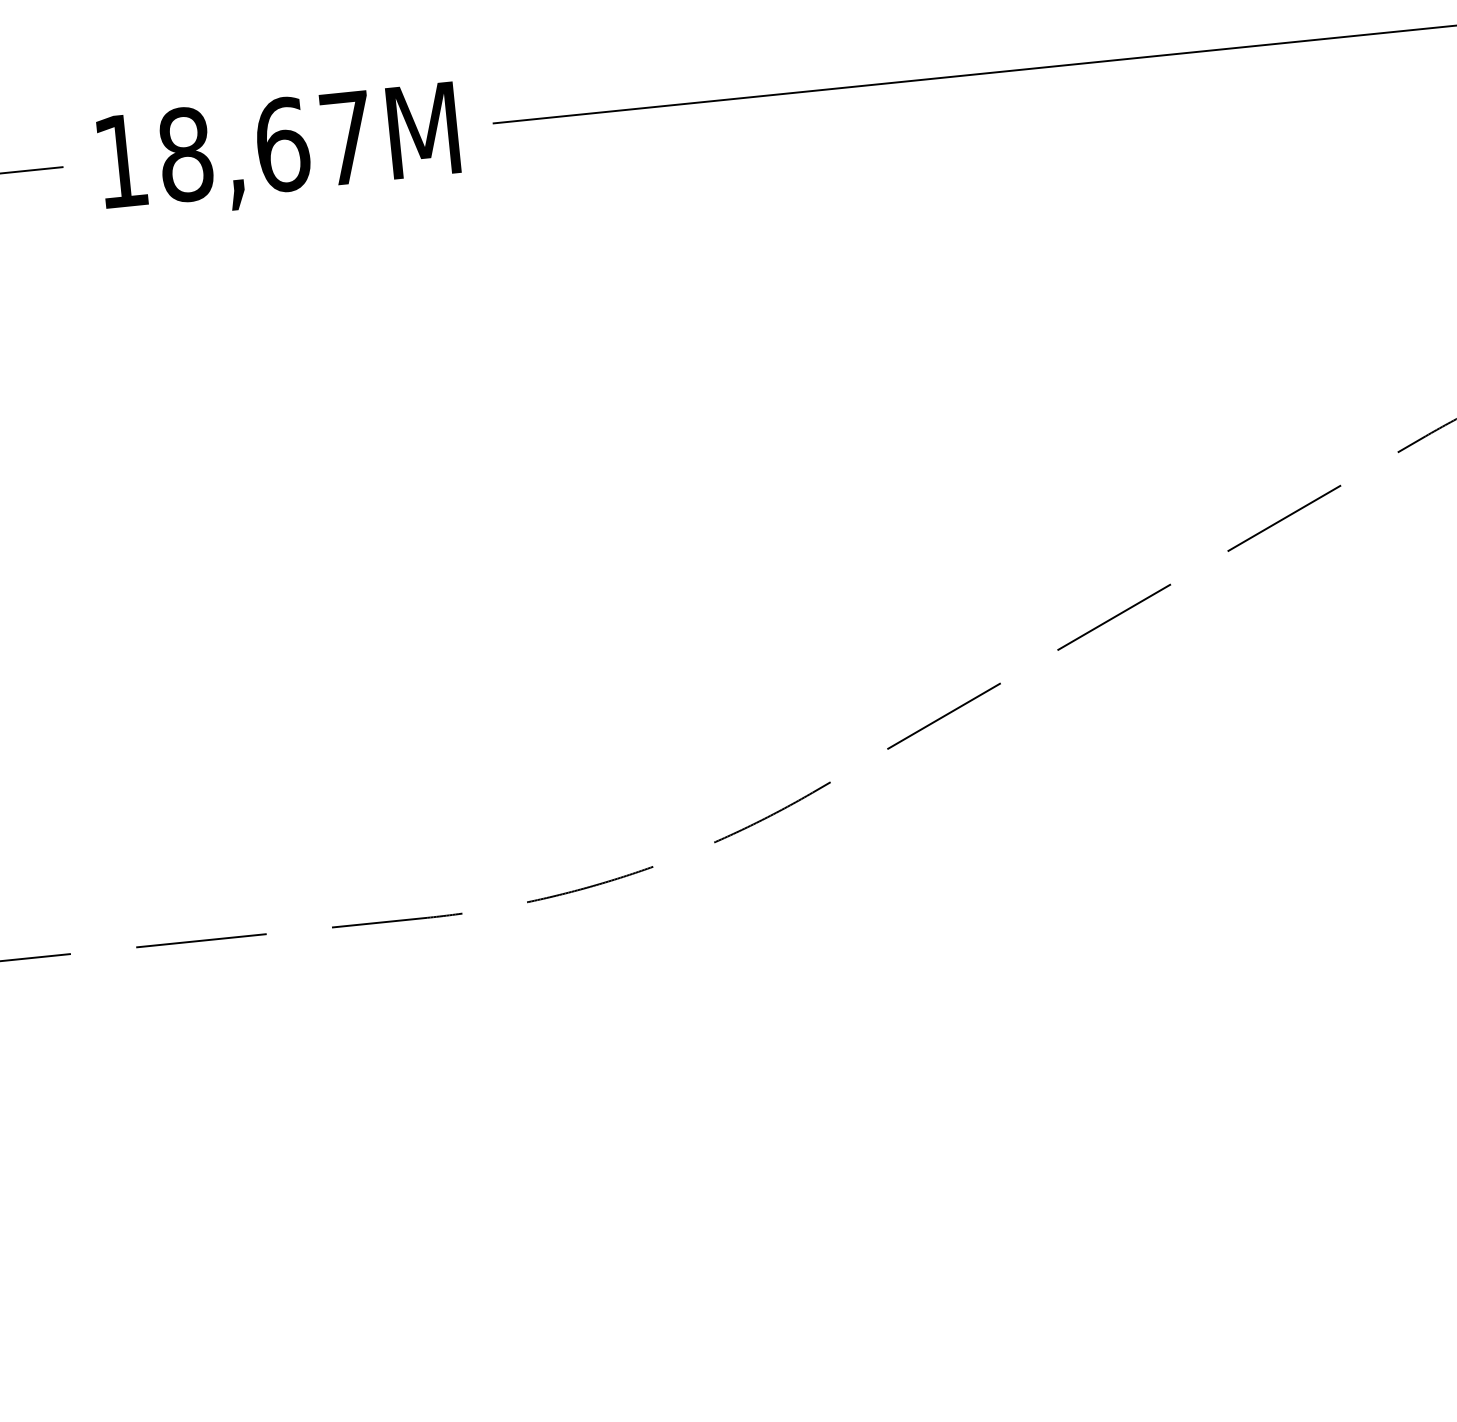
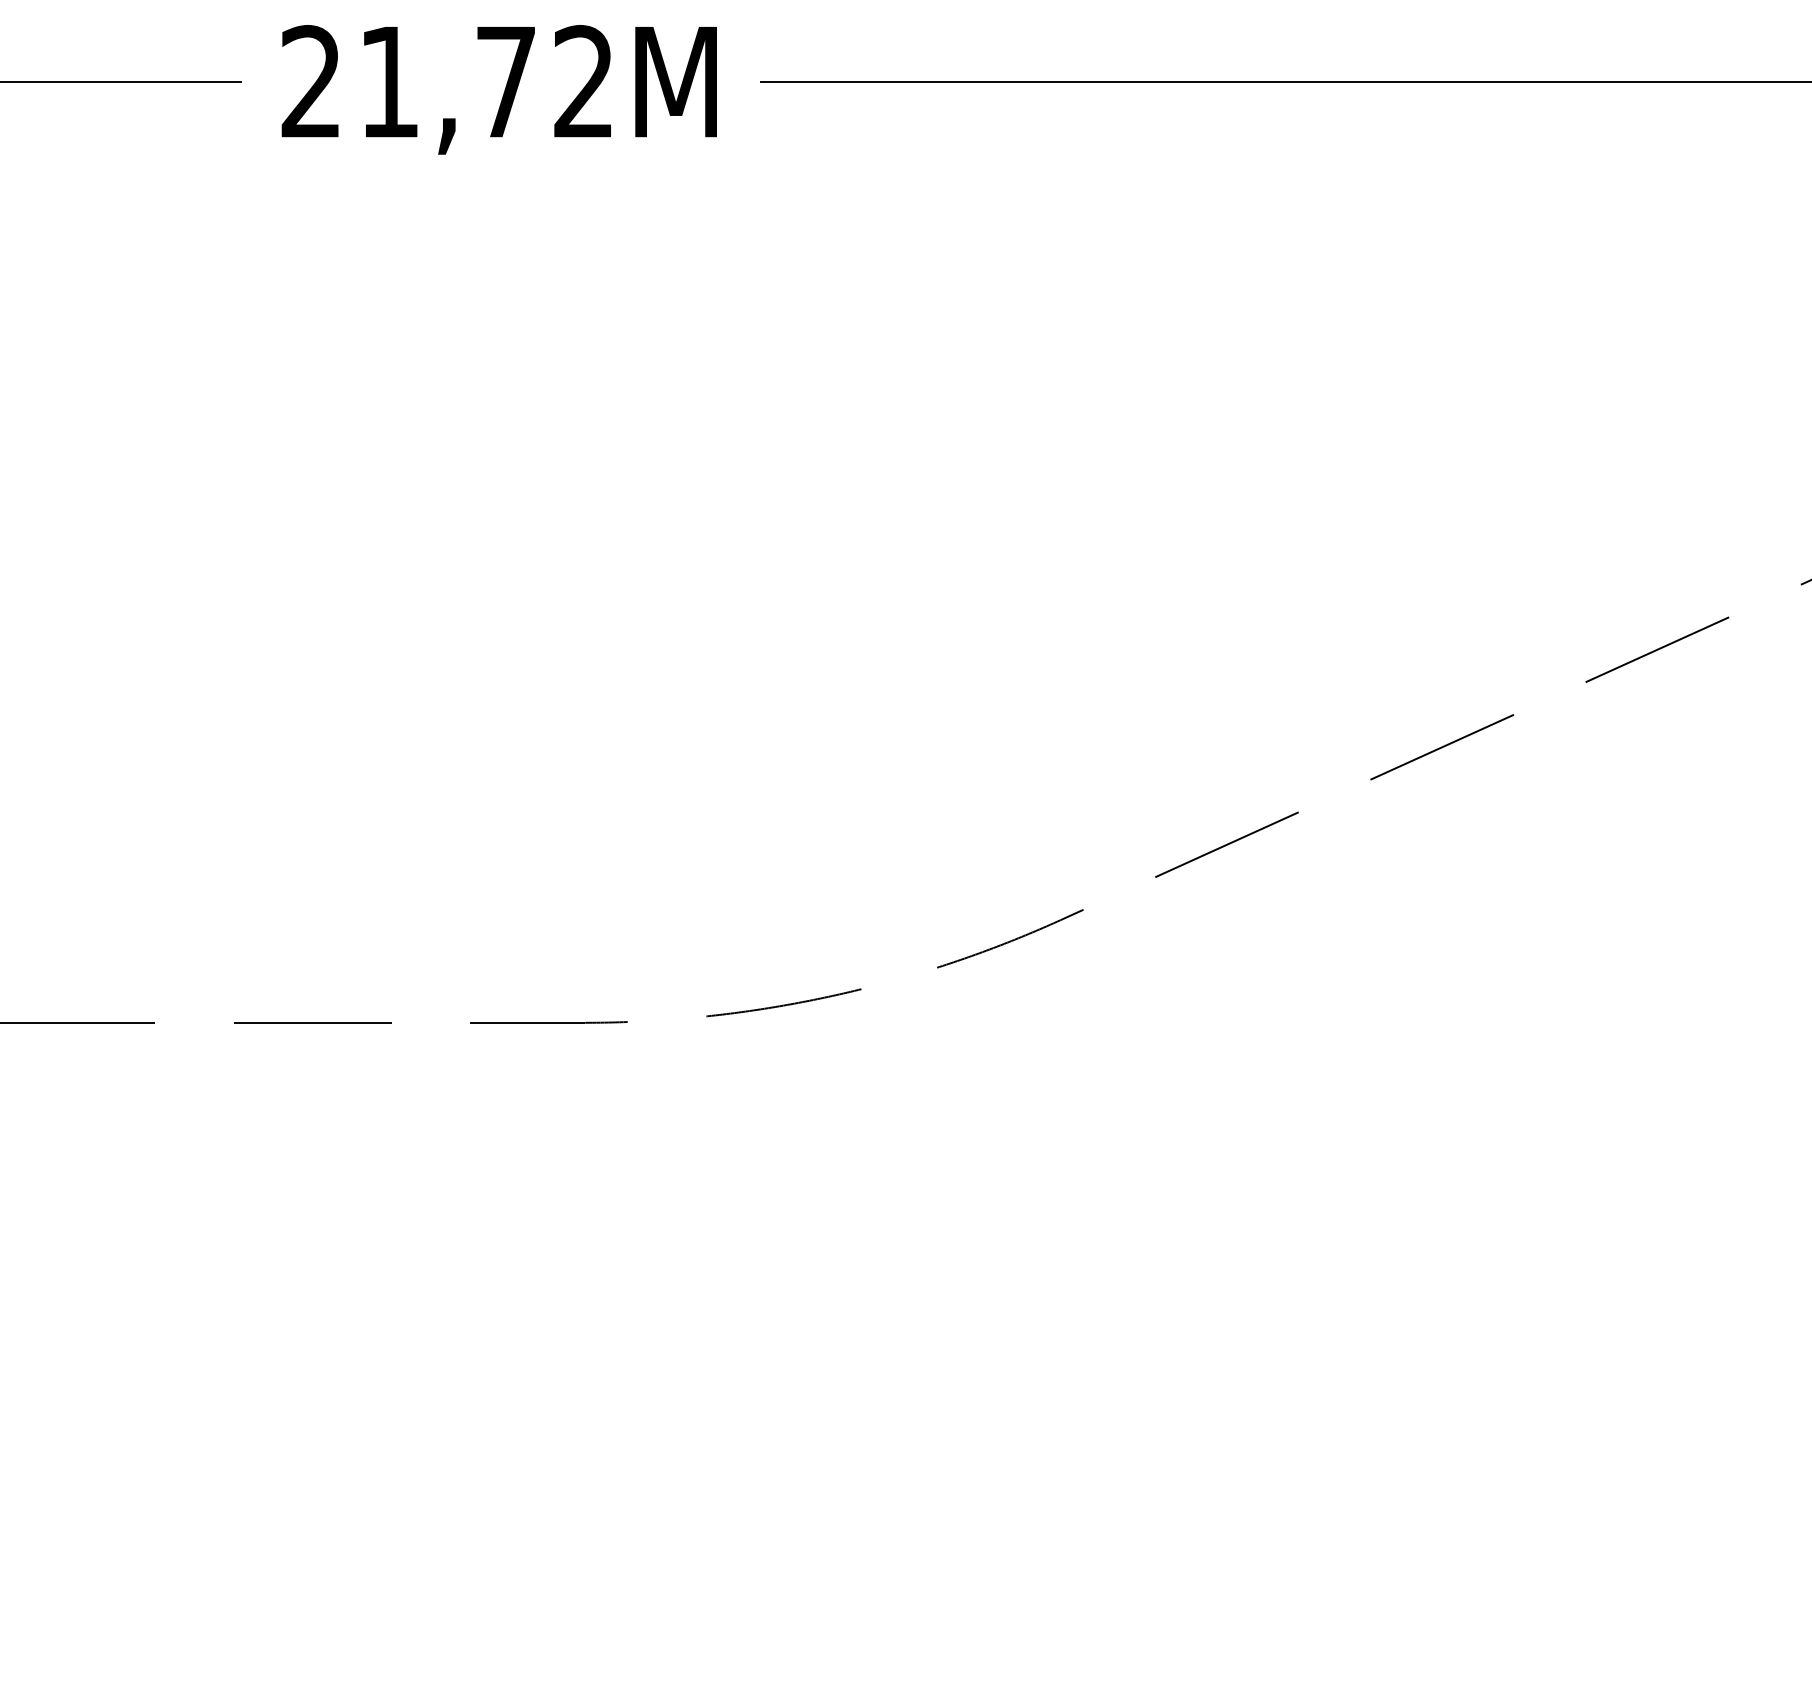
text: (233, 150) -> (446, 82), 18,67M -> 21,72M

